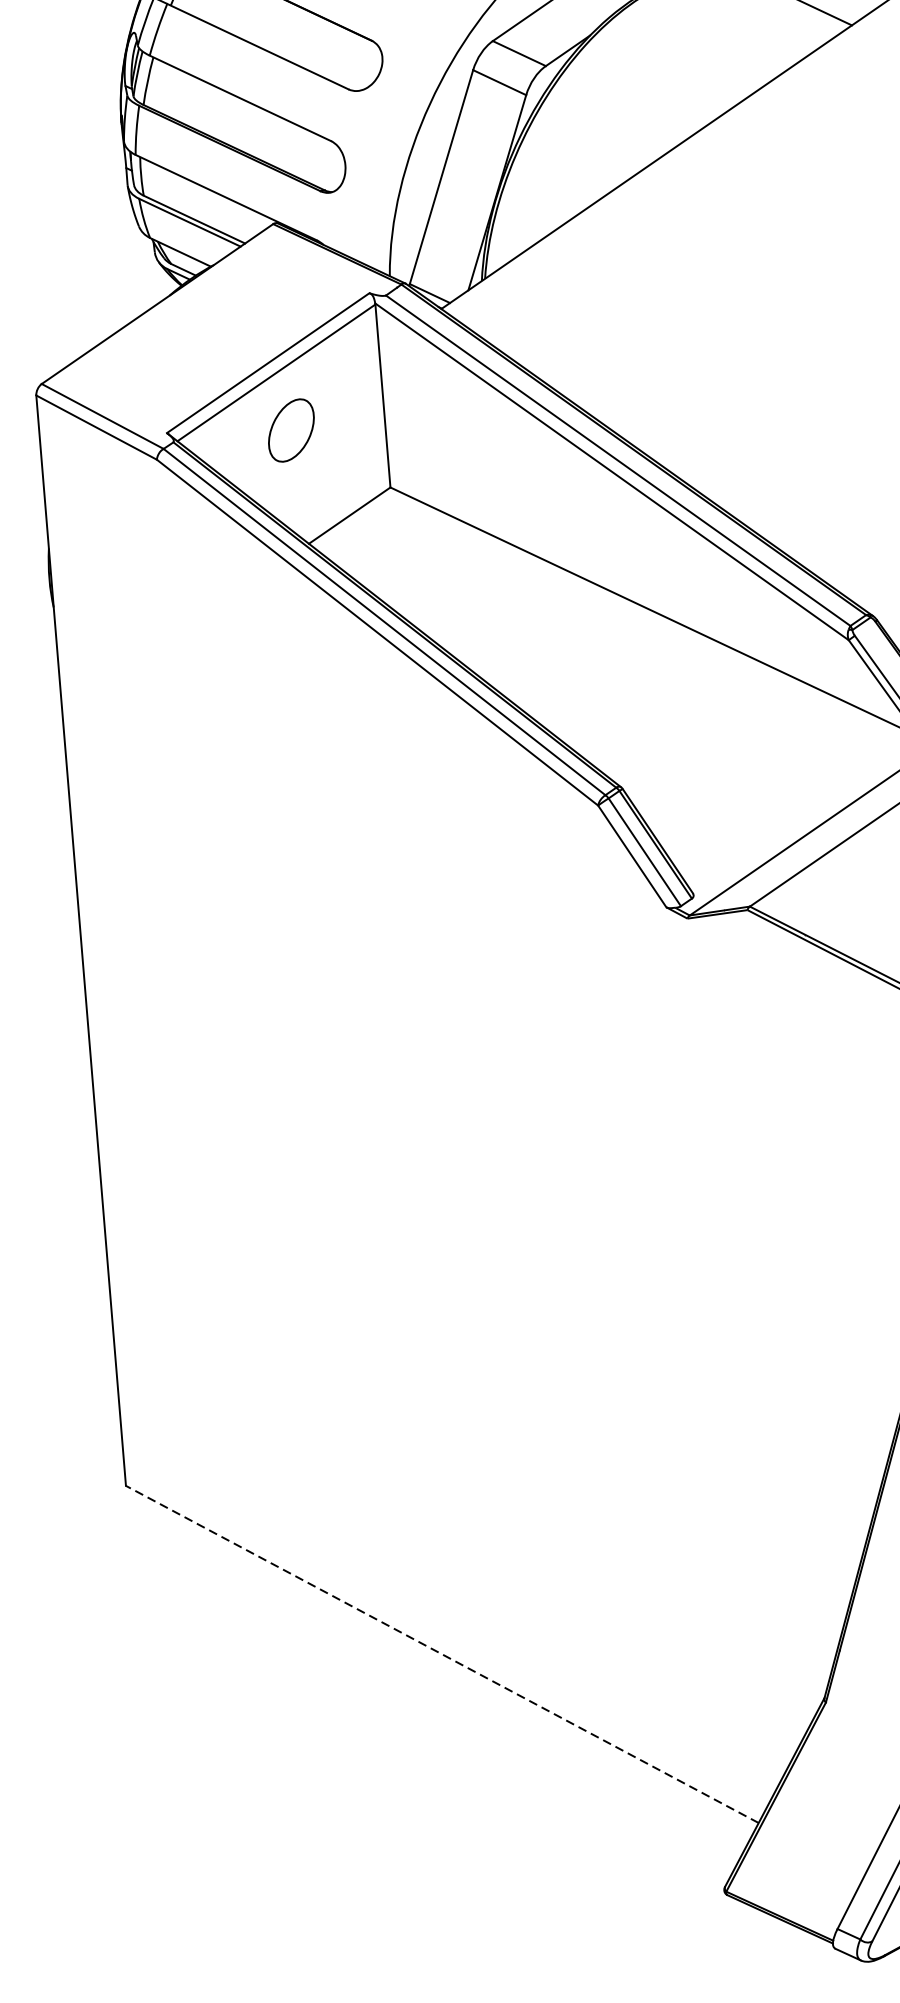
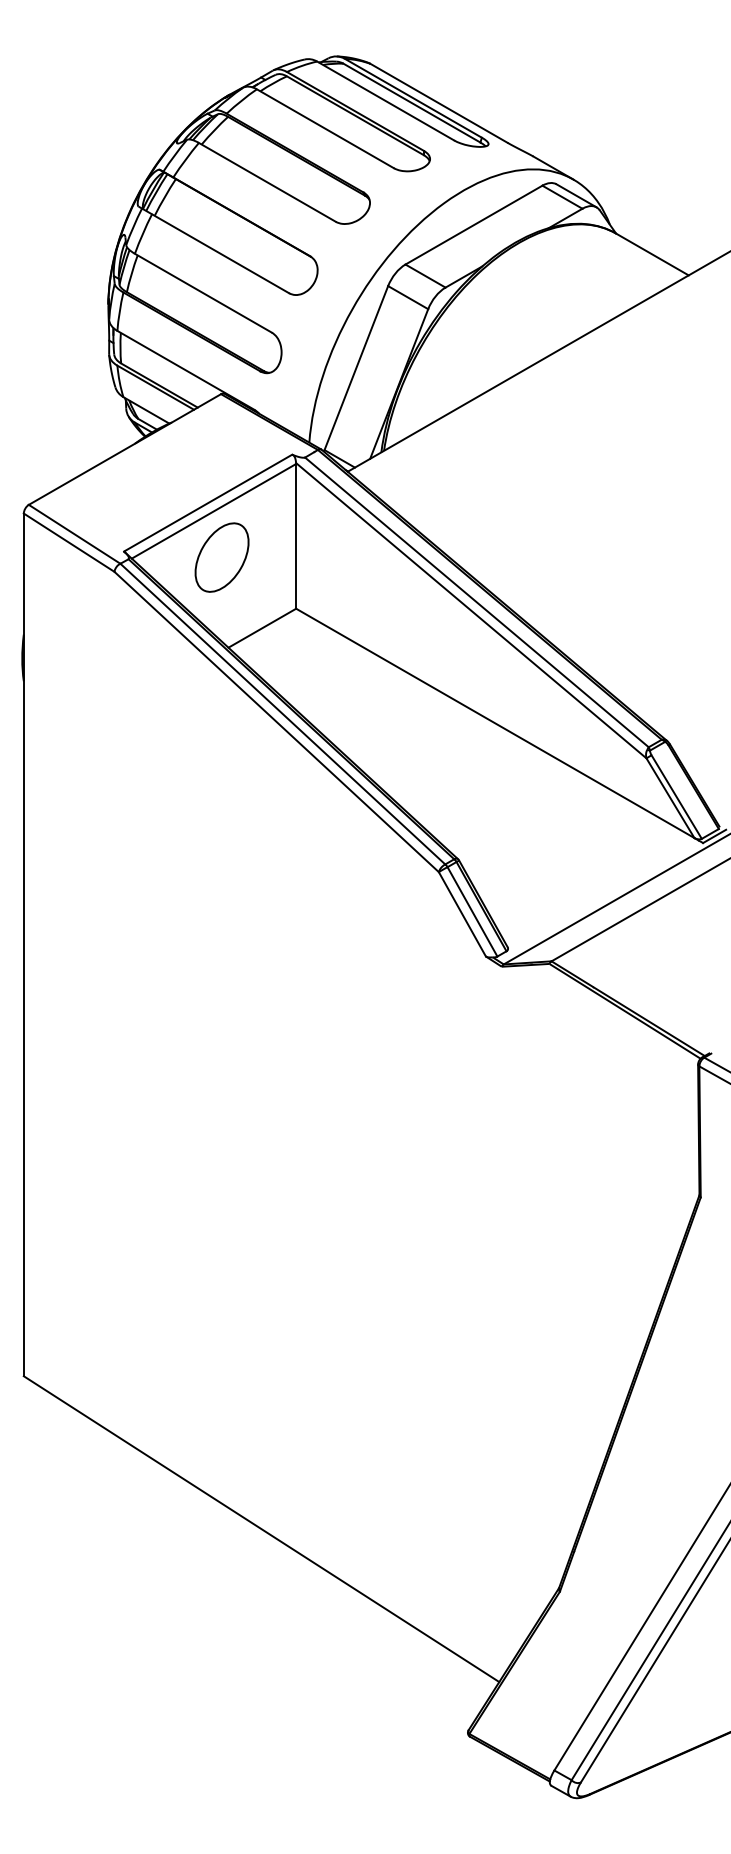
part: (290, 430) -> (221, 557), size x1.43
line: (442, 1654) -> (261, 1529), dashed -> solid

